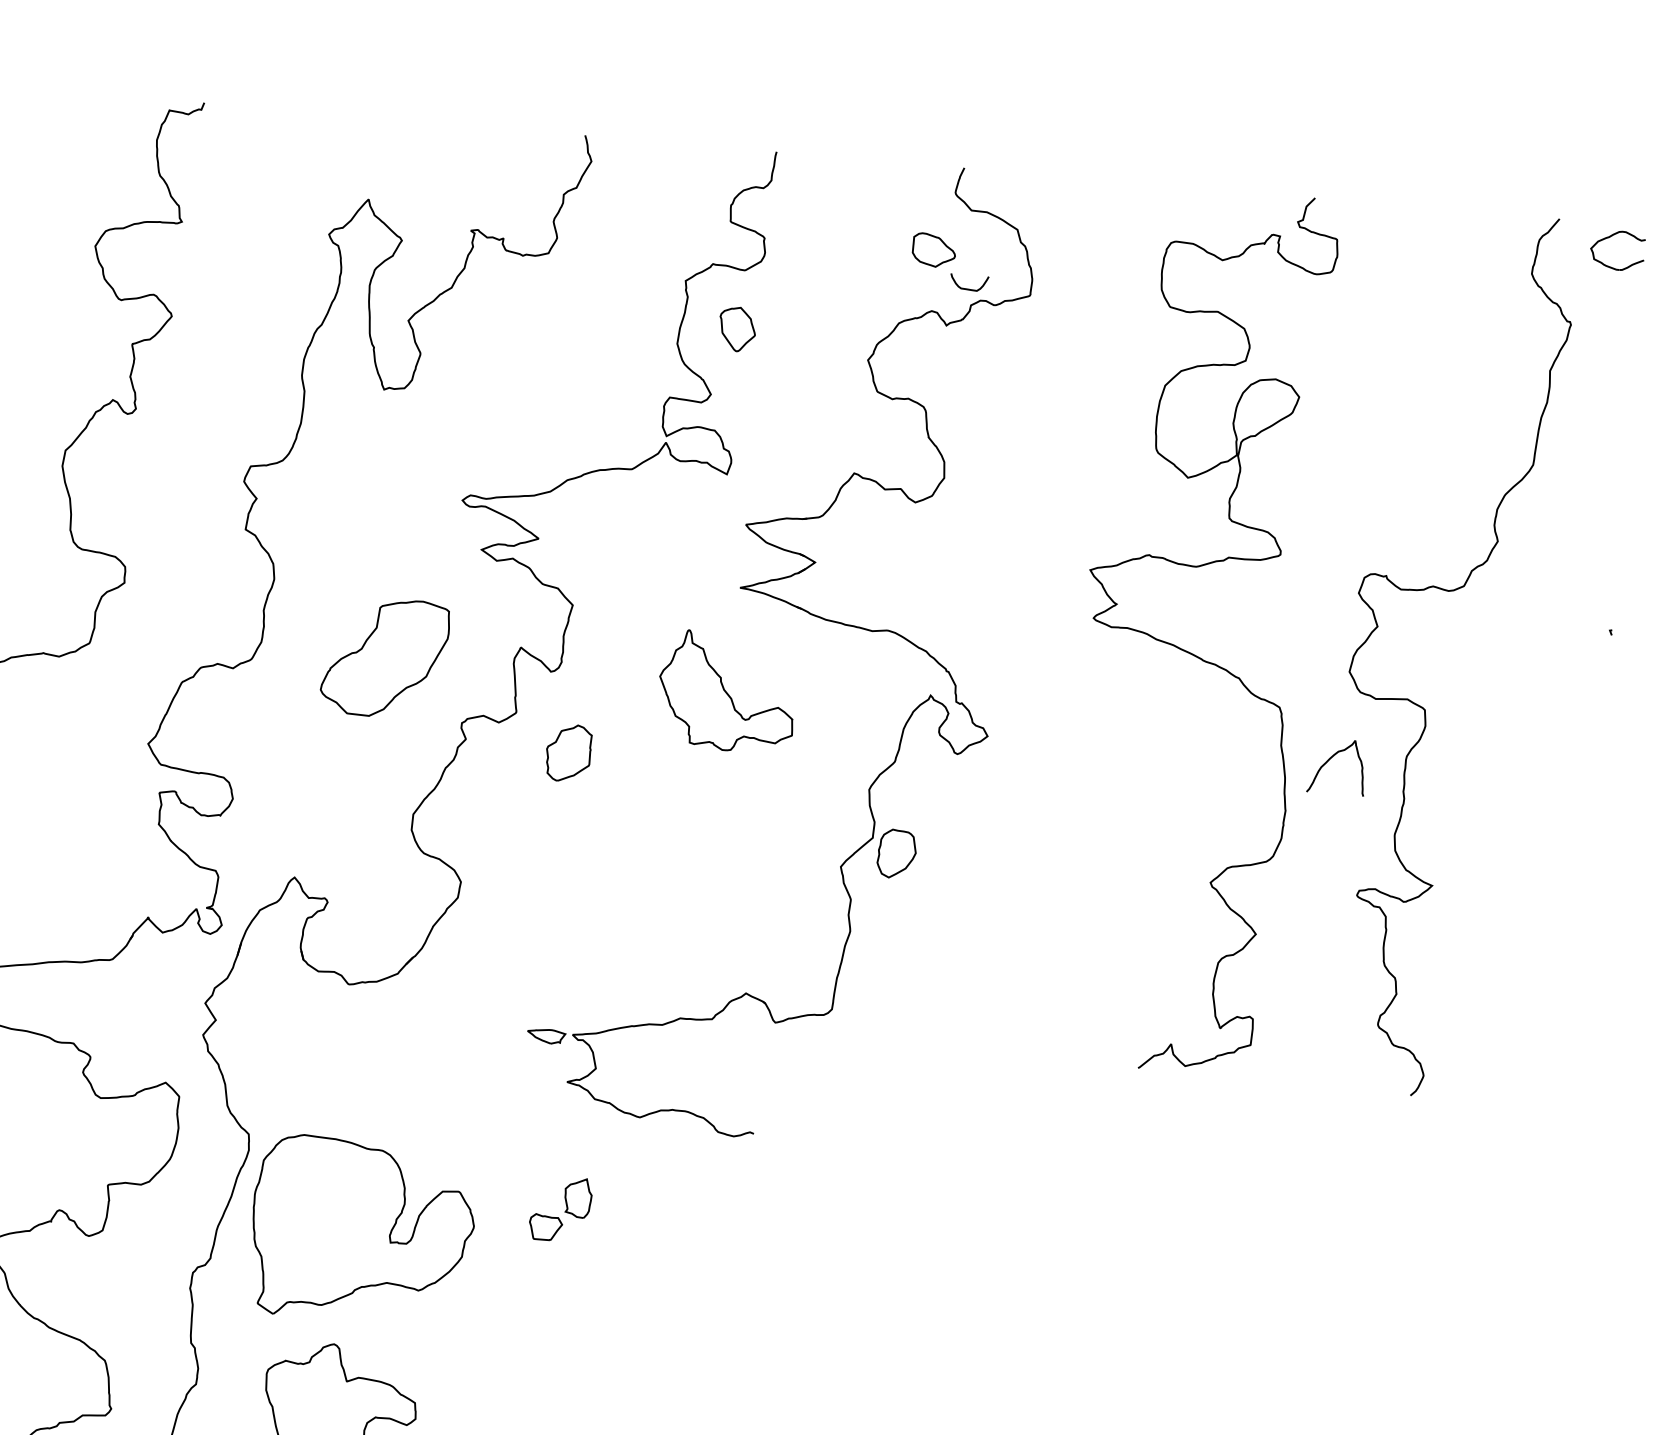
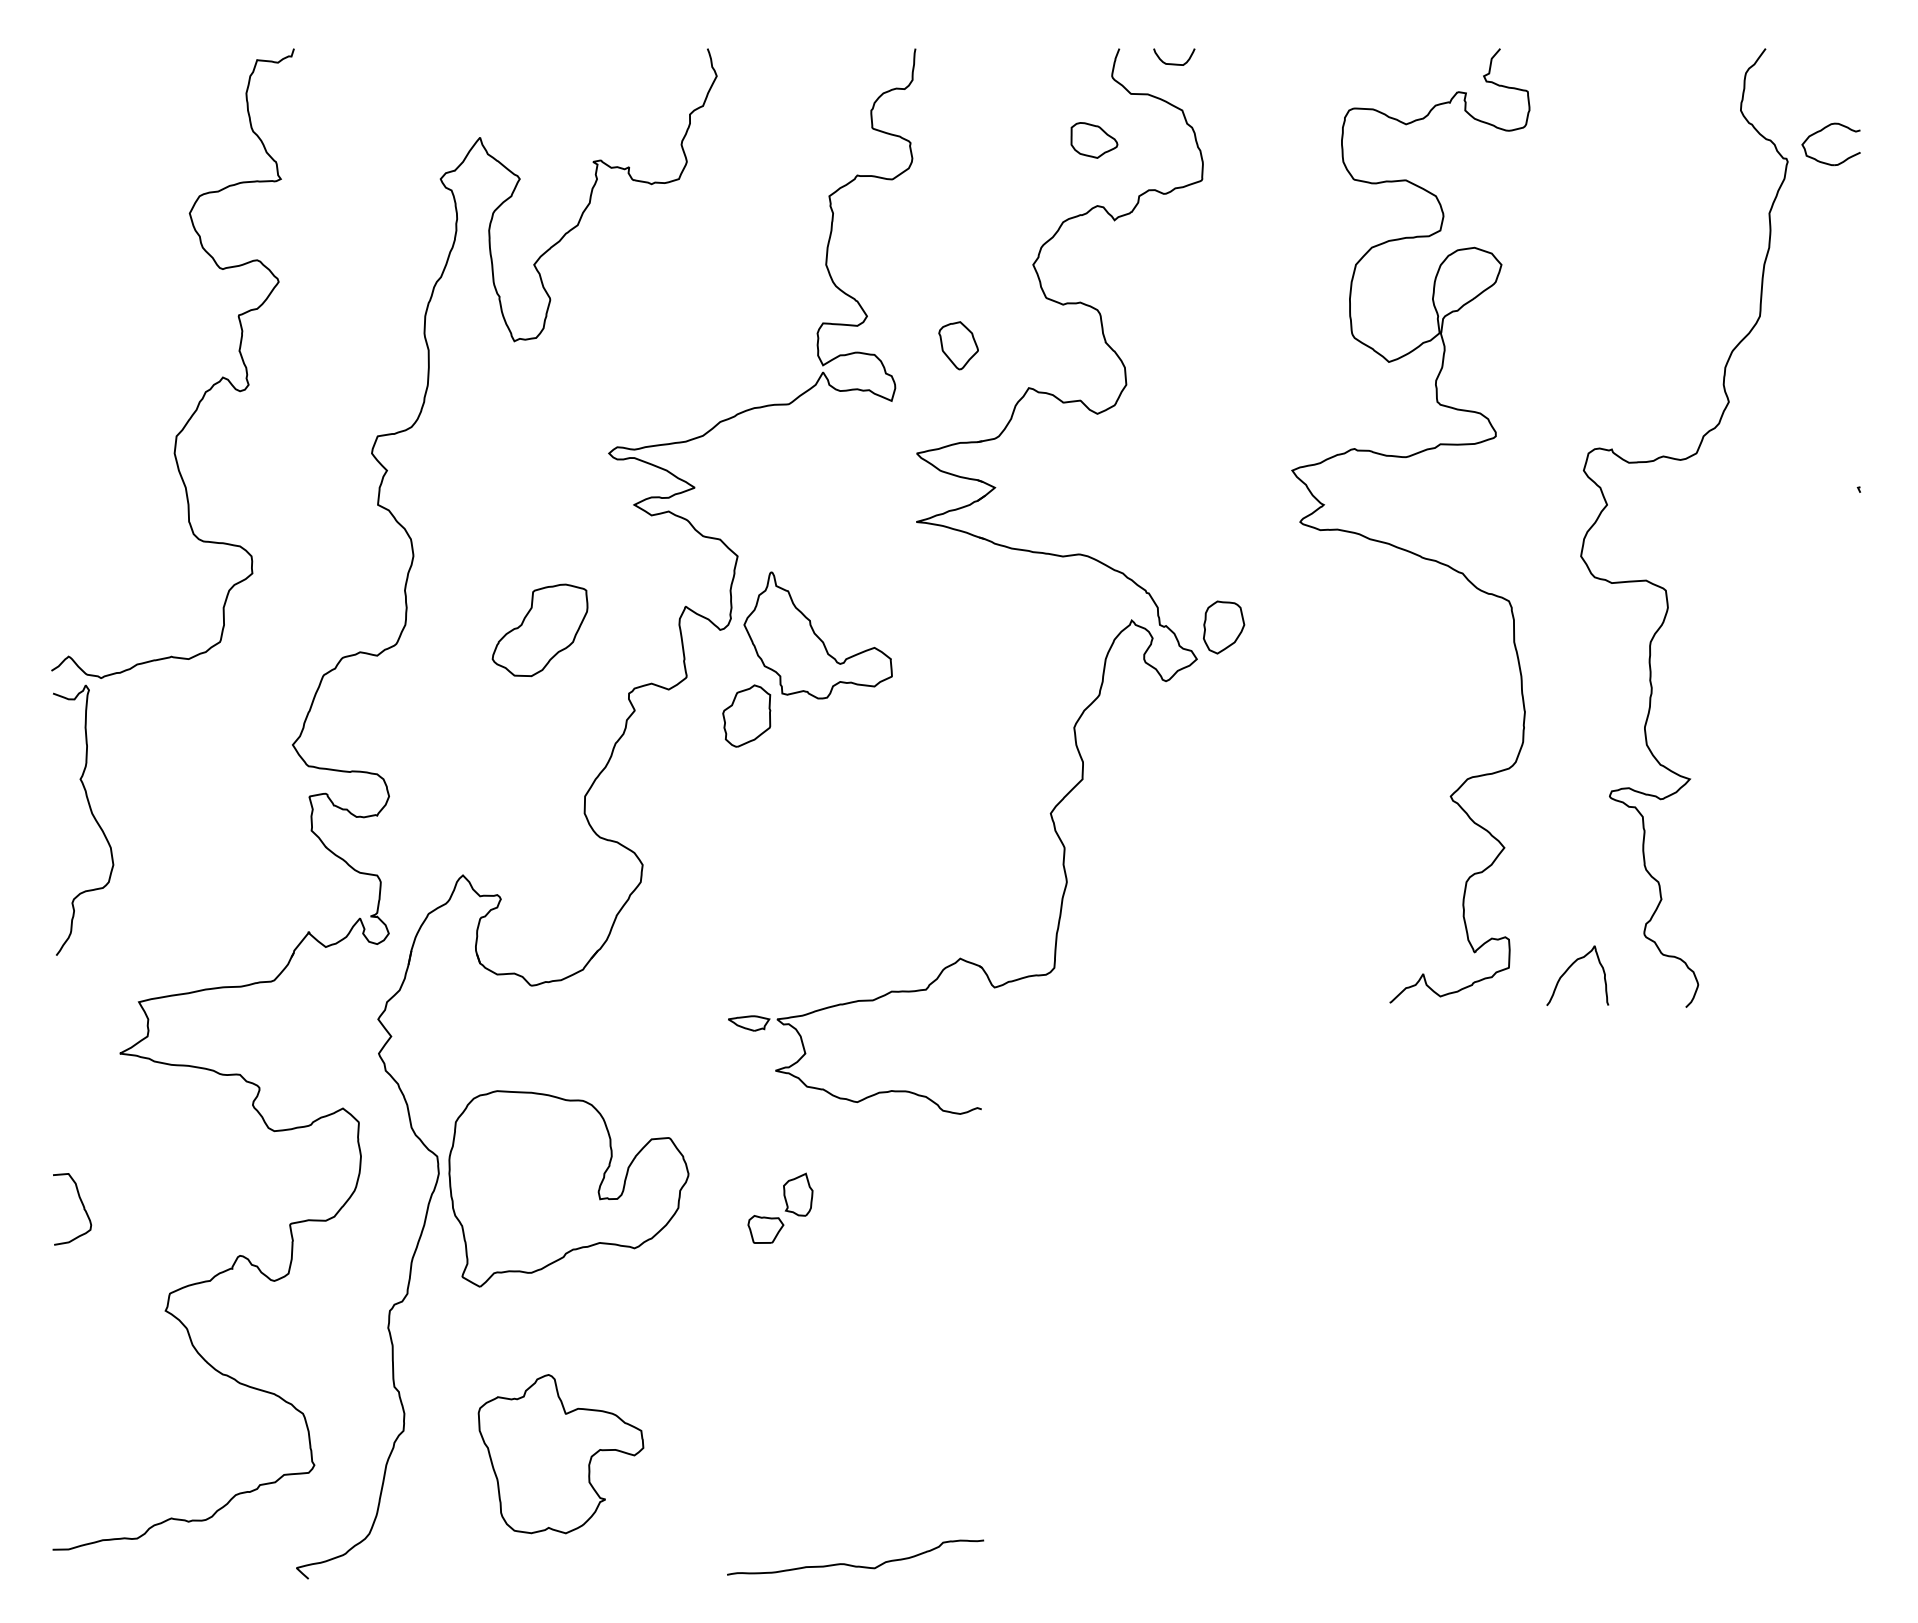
part: (1609, 237) -> (1821, 131), moved
curve: (969, 288) -> (1174, 63), moved
part: (737, 329) -> (958, 345), moved
part: (384, 657) -> (539, 630), size x0.71
part: (726, 691) -> (817, 635), moved
curve: (1331, 758) -> (1570, 967), moved
part: (897, 854) -> (1224, 627), moved
part: (362, 1230) -> (568, 1188), moved

